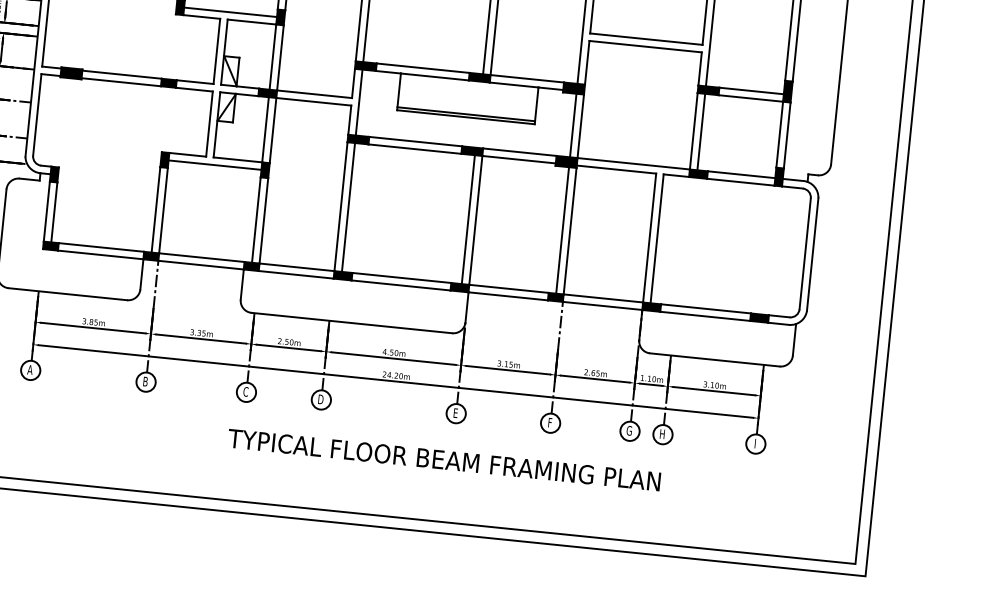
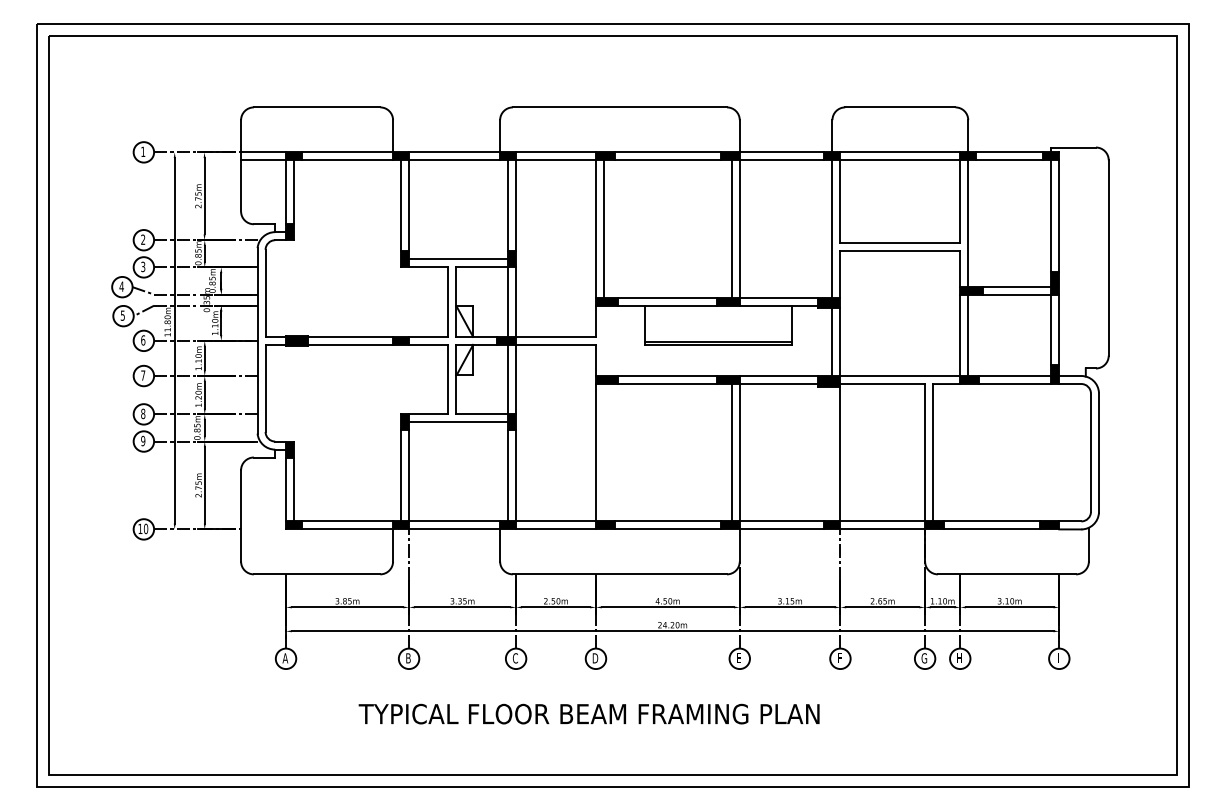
line: (358, 102) -> (603, 340), removed
line: (348, 207) -> (603, 452), removed
line: (562, 229) -> (832, 453), removed
text: (443, 459) -> (588, 713), moved

